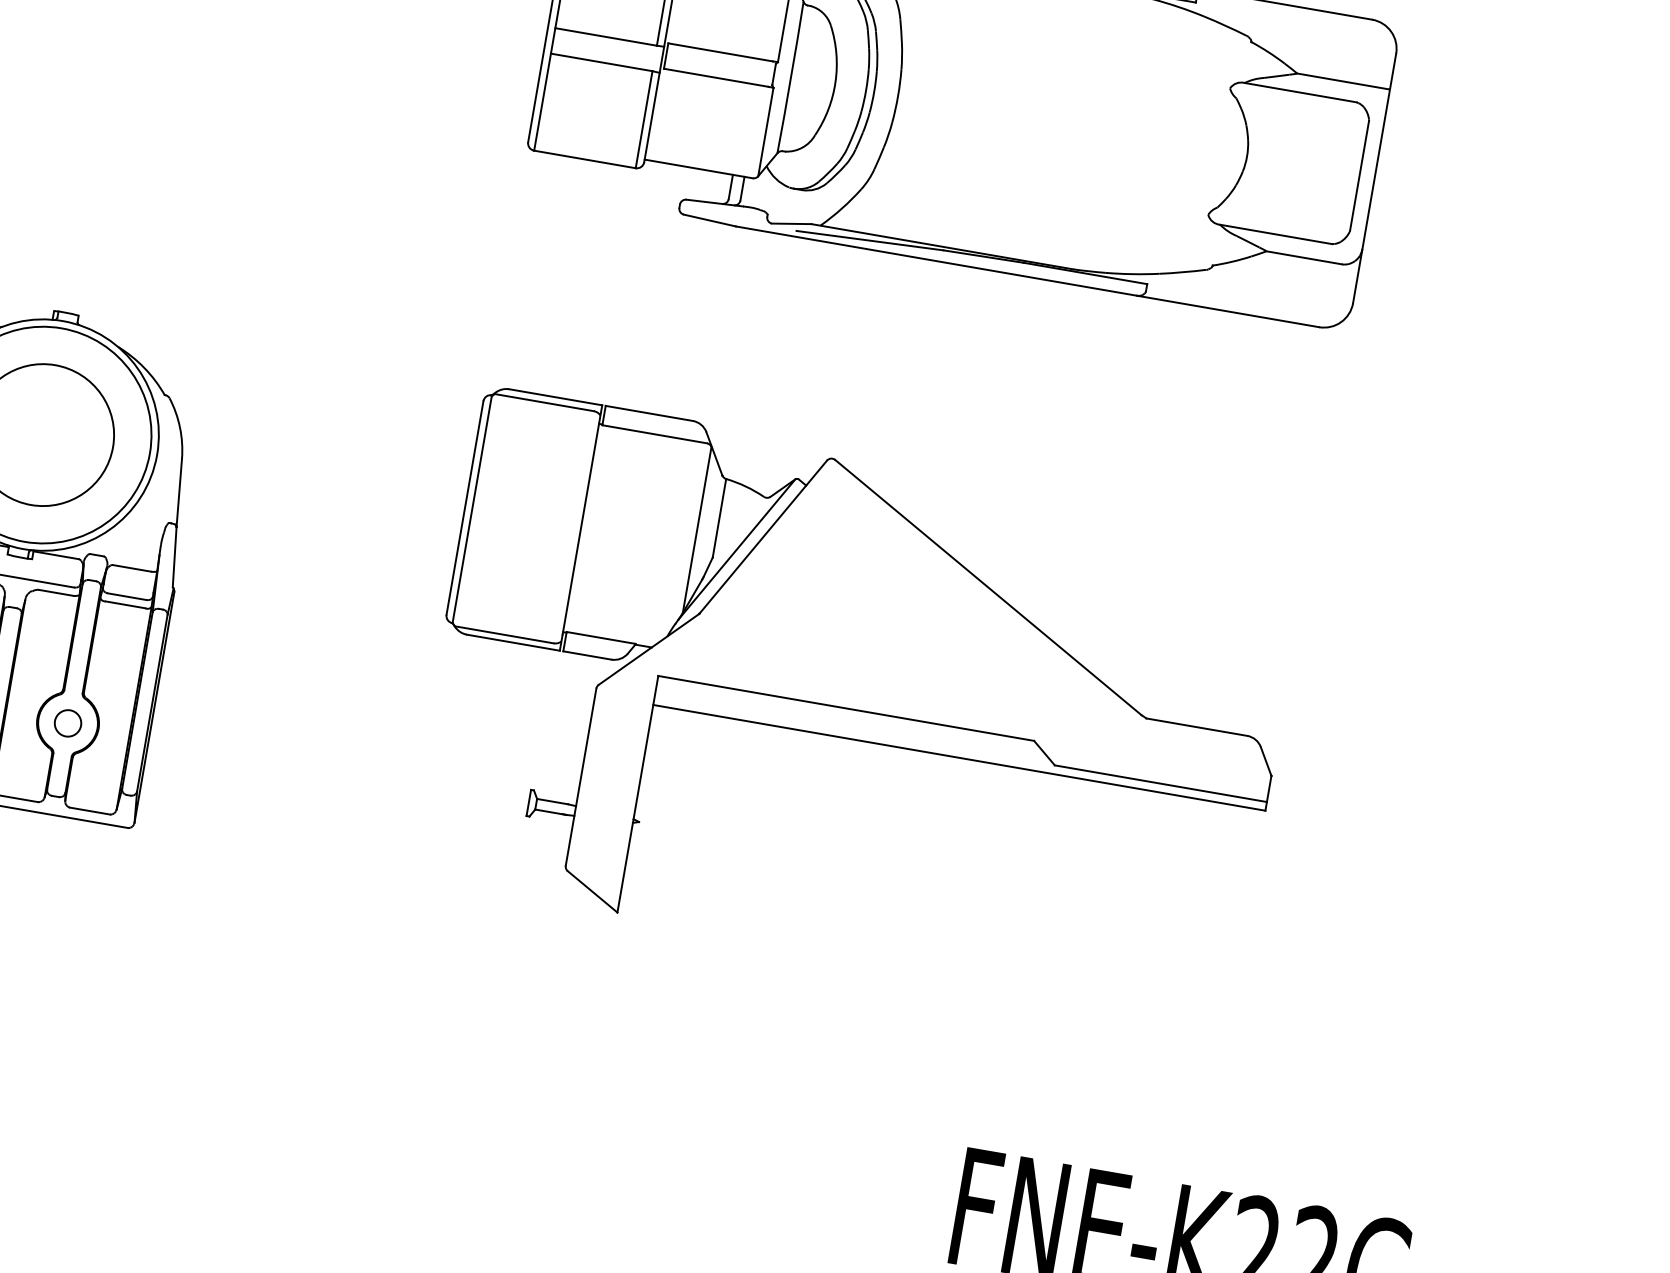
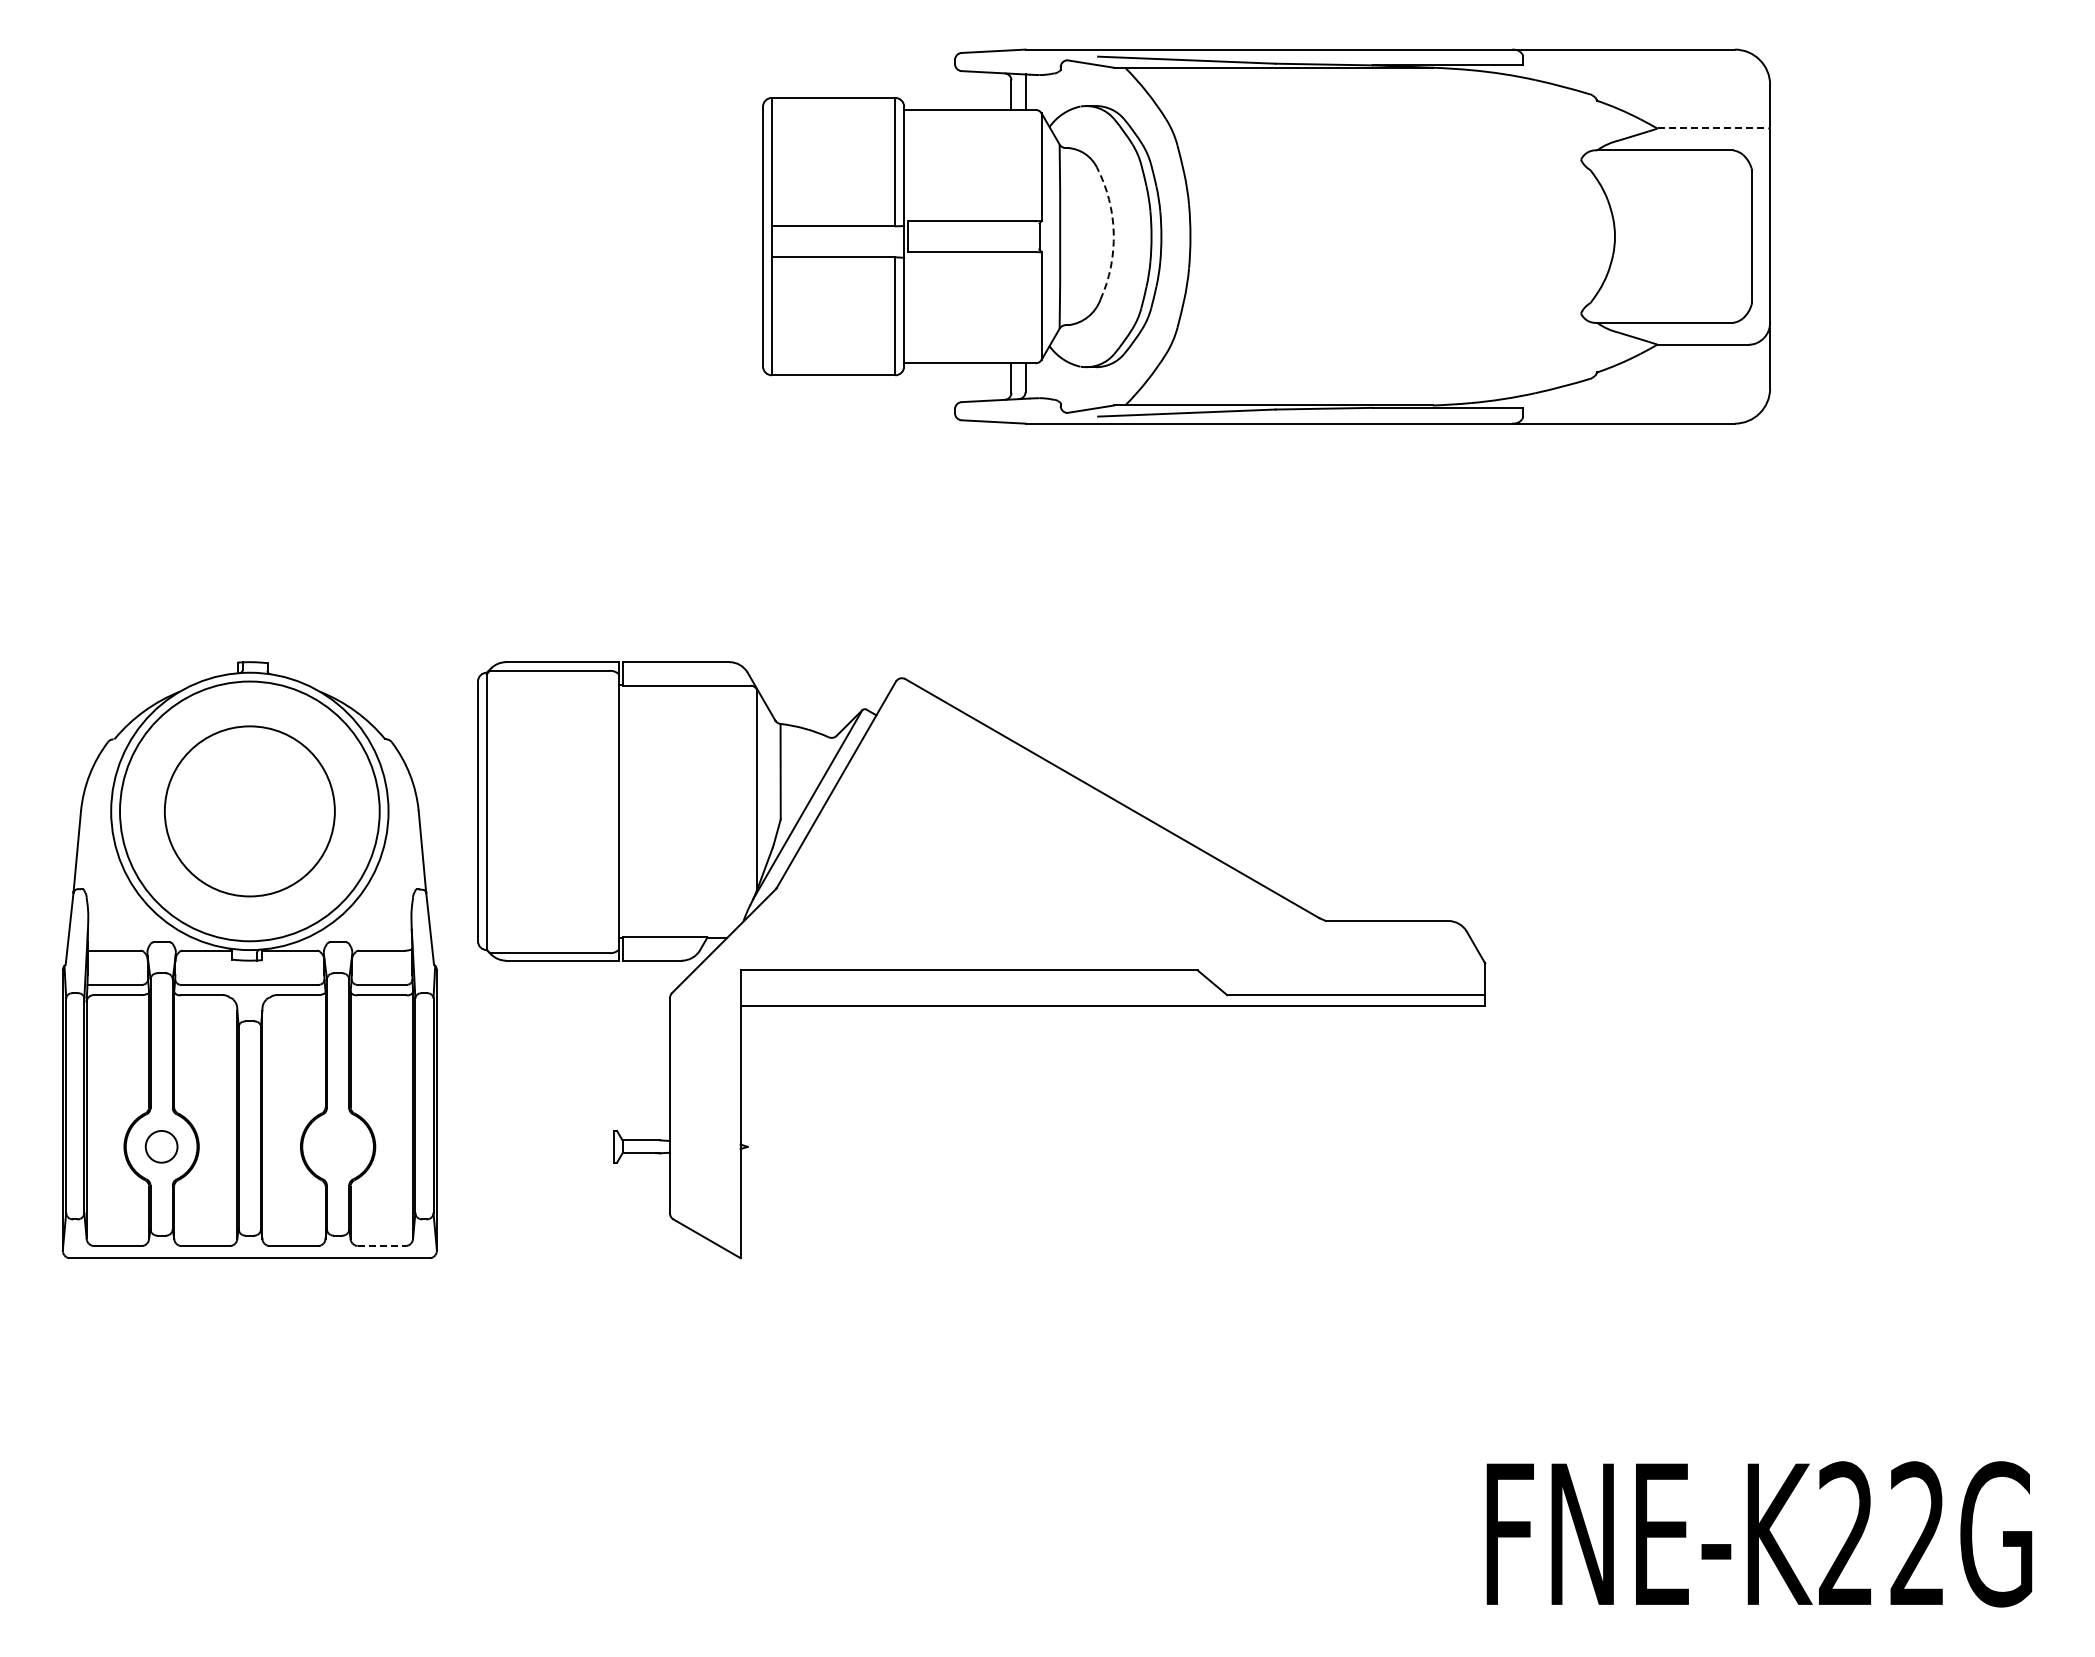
line: (1343, 81) -> (1713, 128), solid -> dashed
arc: (835, 82) -> (1113, 233), solid -> dashed
part: (857, 702) -> (981, 960), moved
circle: (67, 723) -> (337, 1146), removed
line: (90, 810) -> (382, 1245), solid -> dashed

